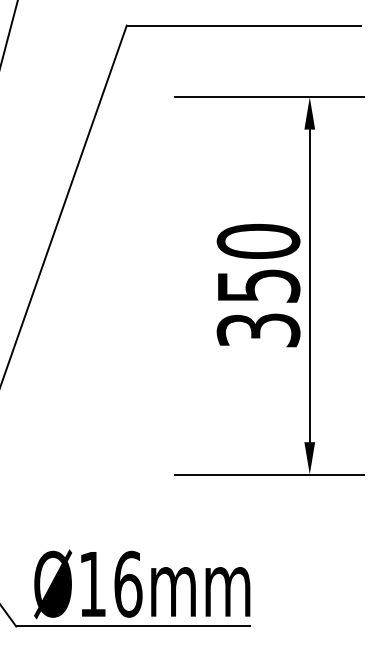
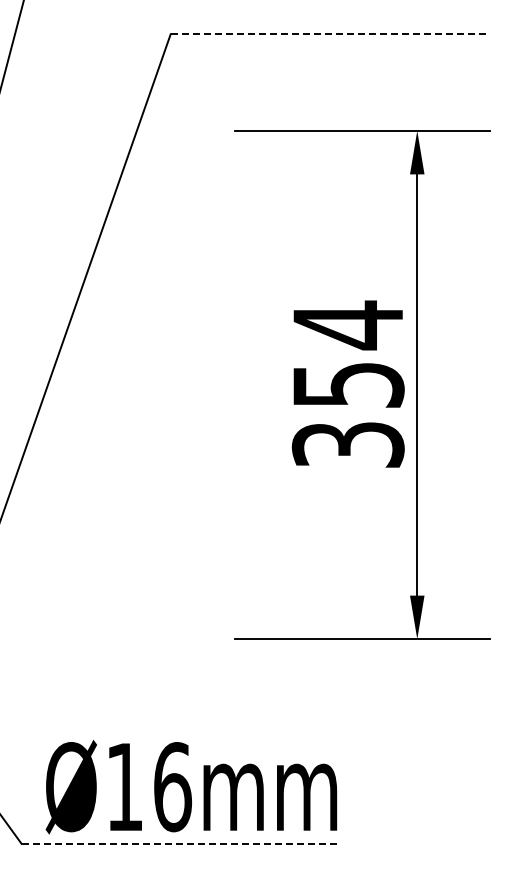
line: (243, 25) -> (328, 34), solid -> dashed
text: (257, 241) -> (347, 325), 350 -> 354
line: (133, 626) -> (179, 843), solid -> dashed

